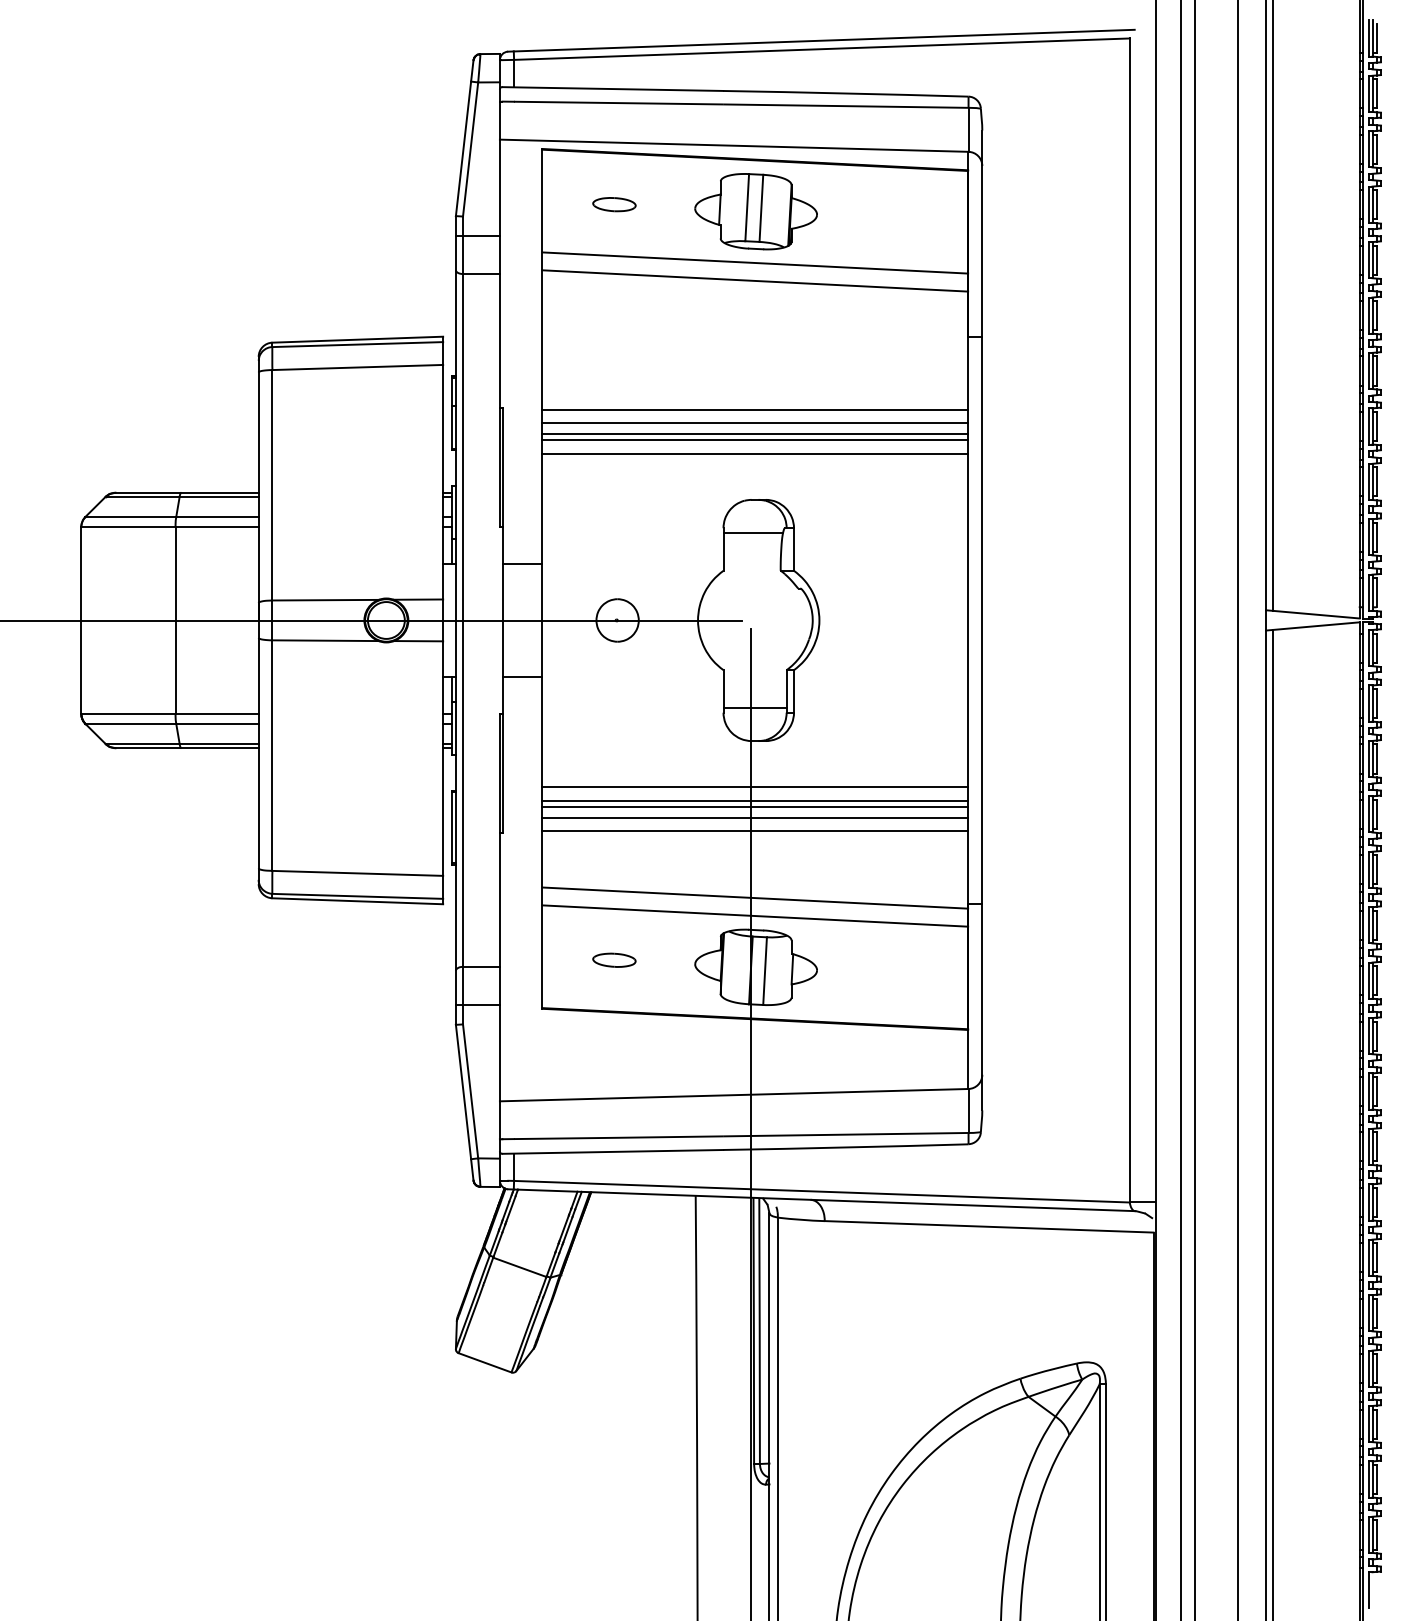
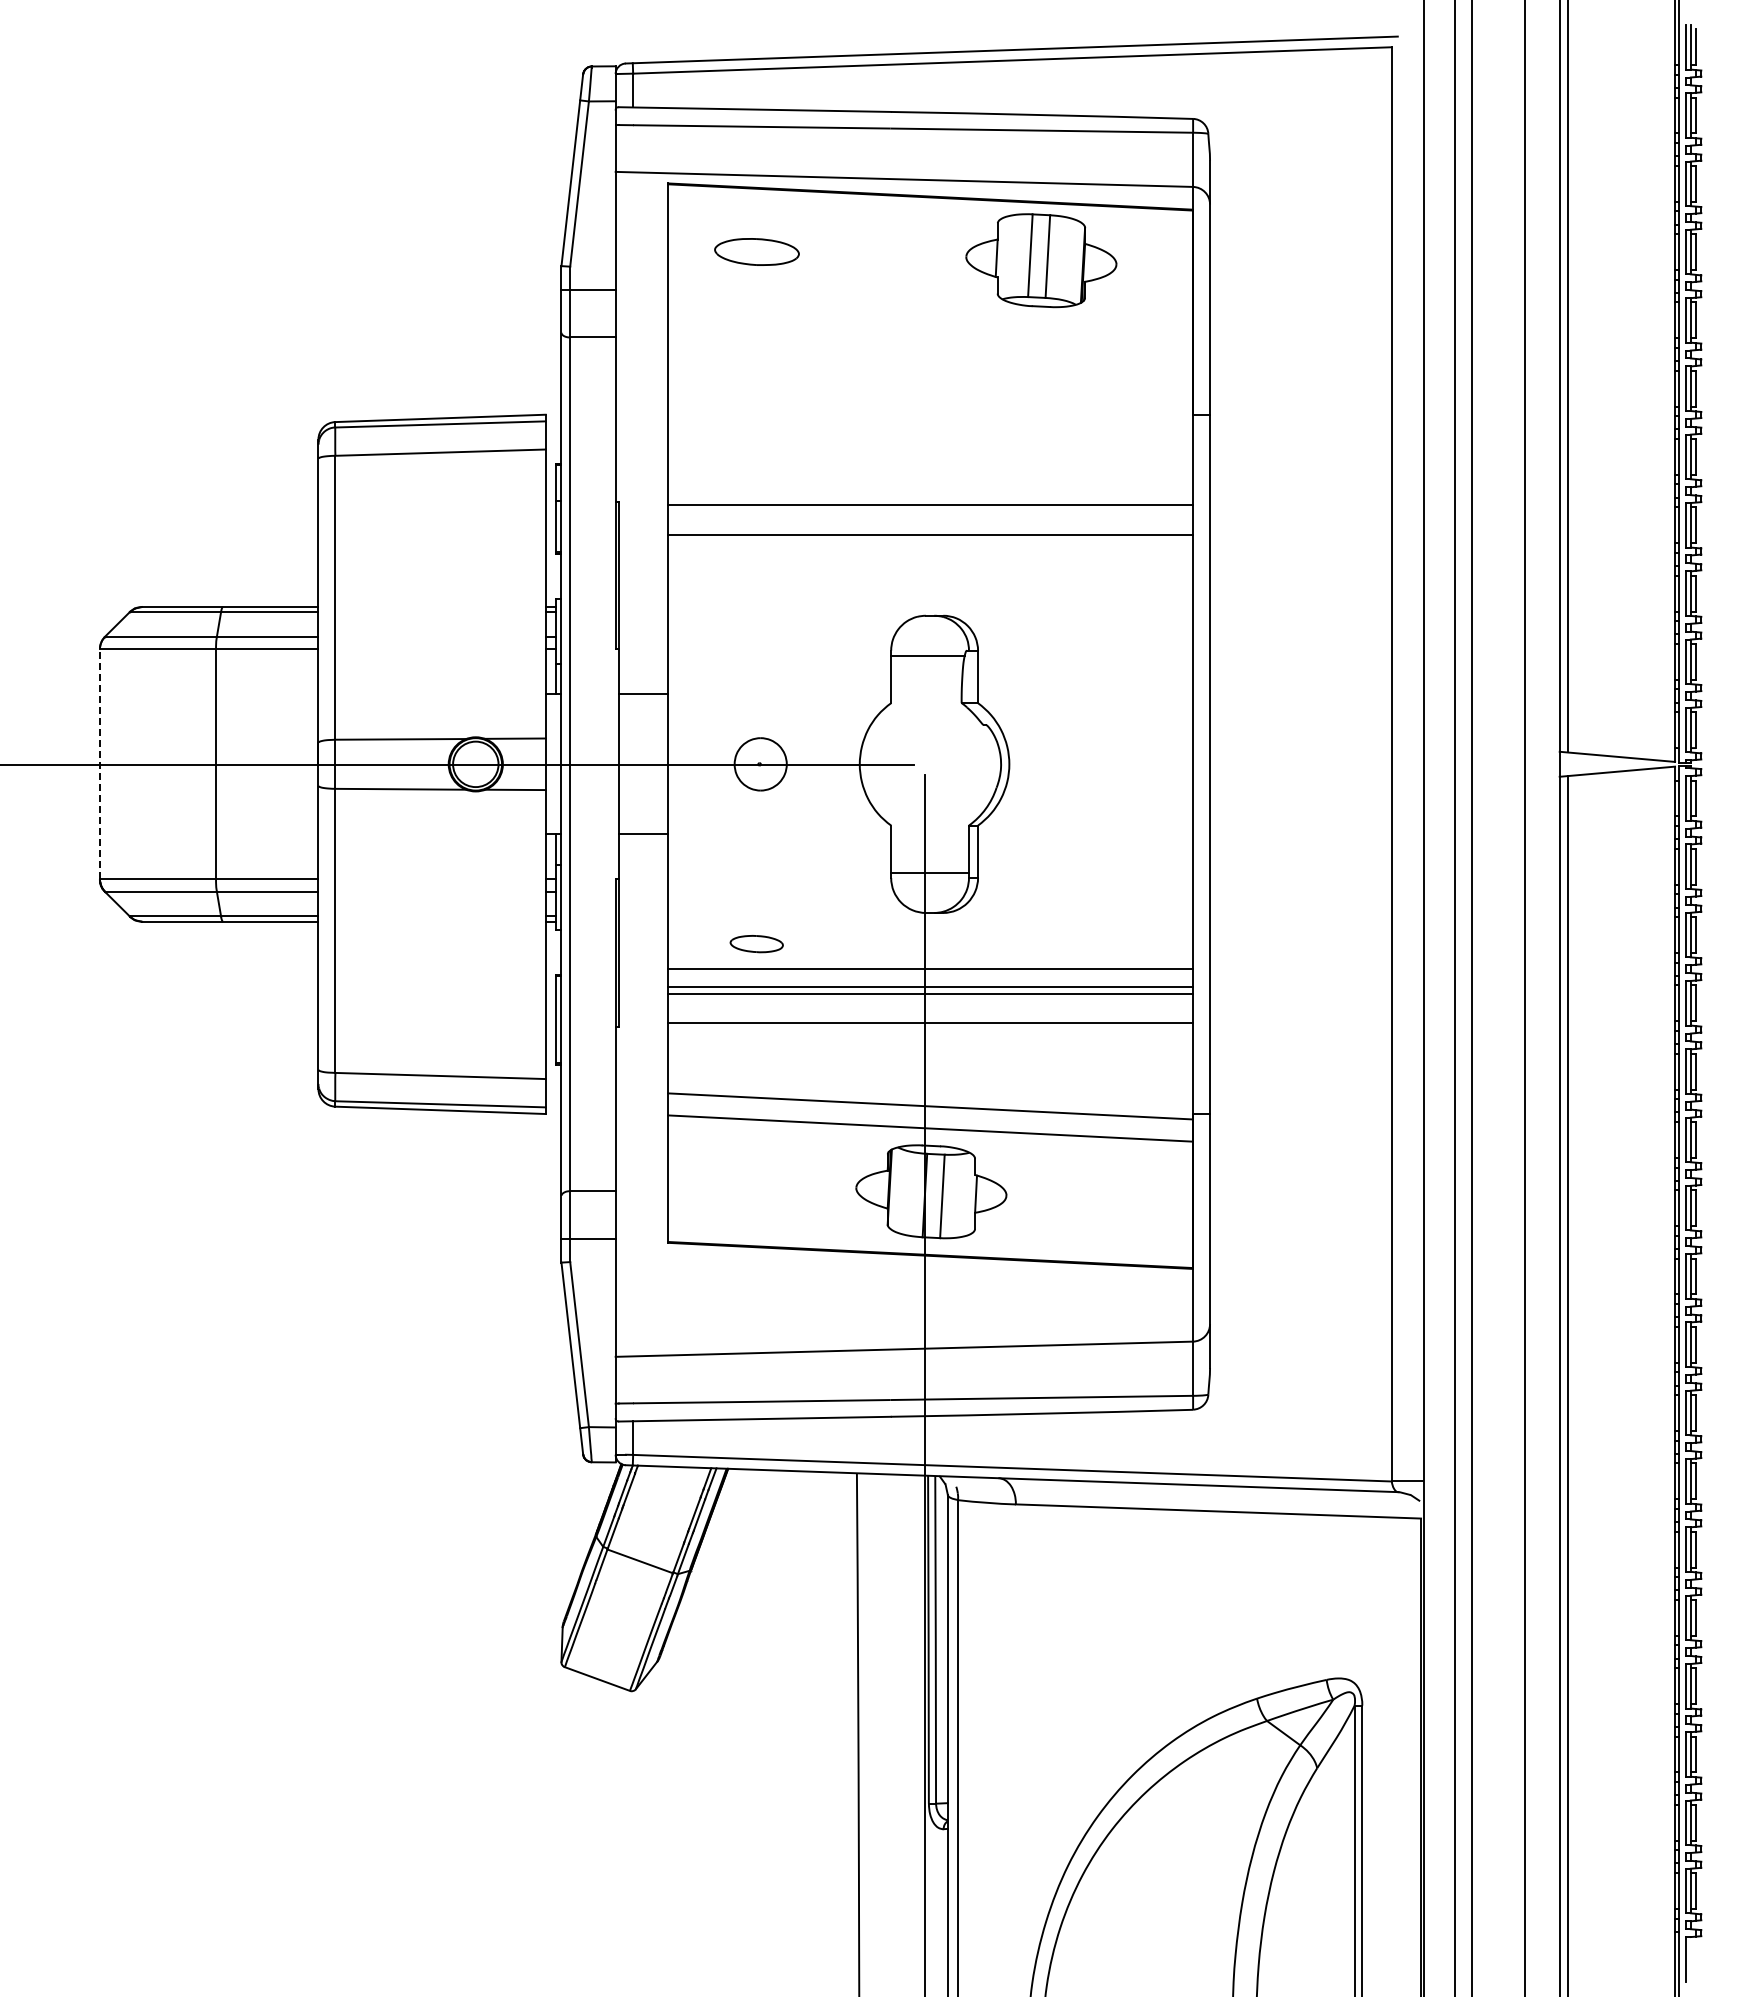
part: (614, 204) -> (756, 251), size x1.6
part: (756, 211) -> (1041, 260), moved
line: (755, 262) -> (930, 323), removed
line: (755, 280) -> (930, 345), removed
line: (755, 423) -> (930, 521), removed
line: (755, 440) -> (930, 542), removed
line: (755, 454) -> (930, 559), removed
line: (80, 619) -> (99, 763), solid -> dashed
line: (755, 817) -> (930, 1007), removed
part: (614, 960) -> (756, 944), moved

